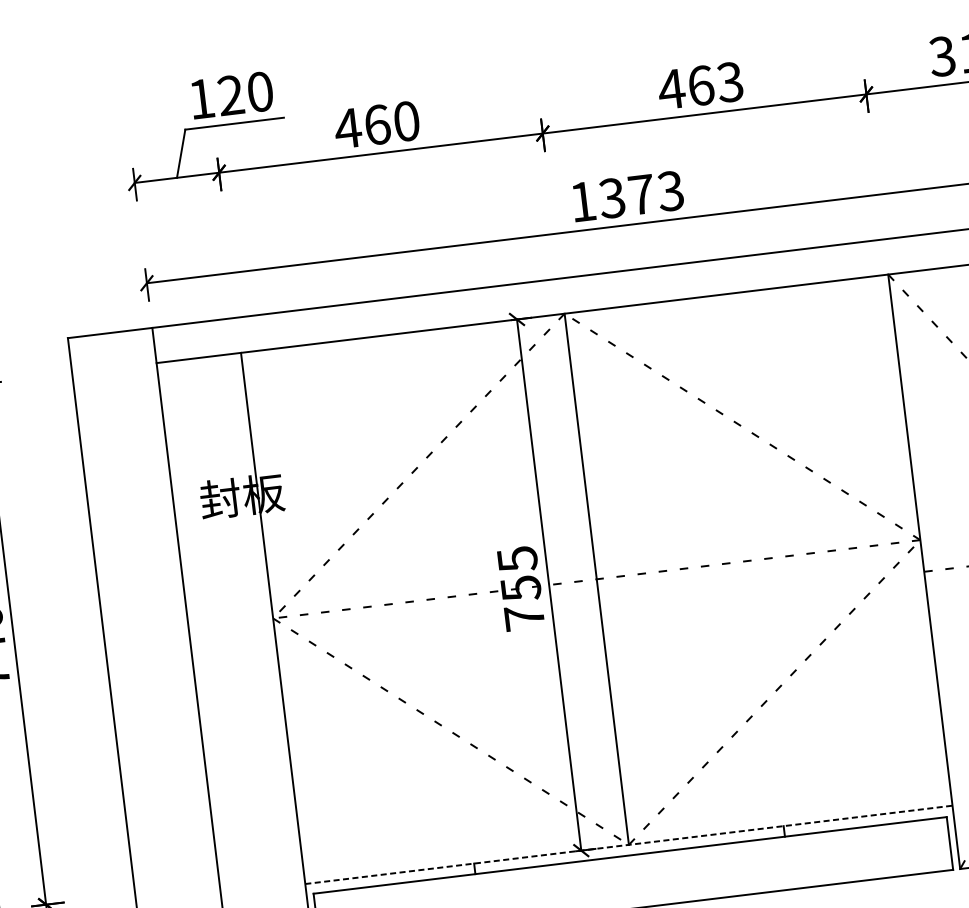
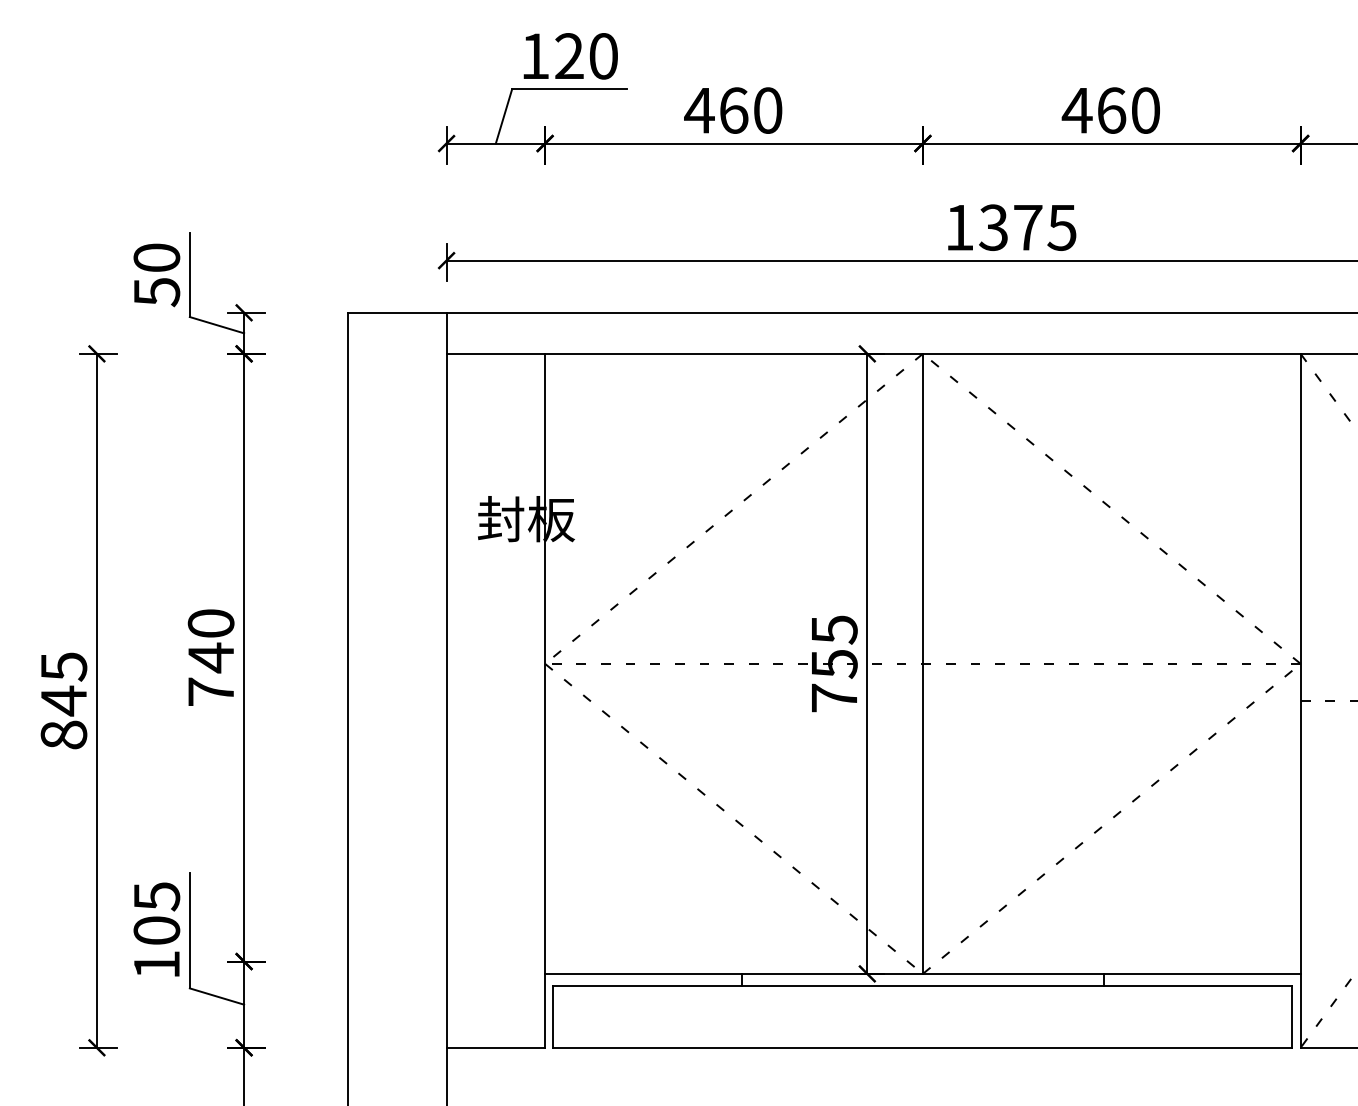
text: (729, 82) -> (1144, 110), 463 -> 460
text: (670, 191) -> (1061, 227), 1373 -> 1375
line: (628, 844) -> (922, 973), dashed -> solid

